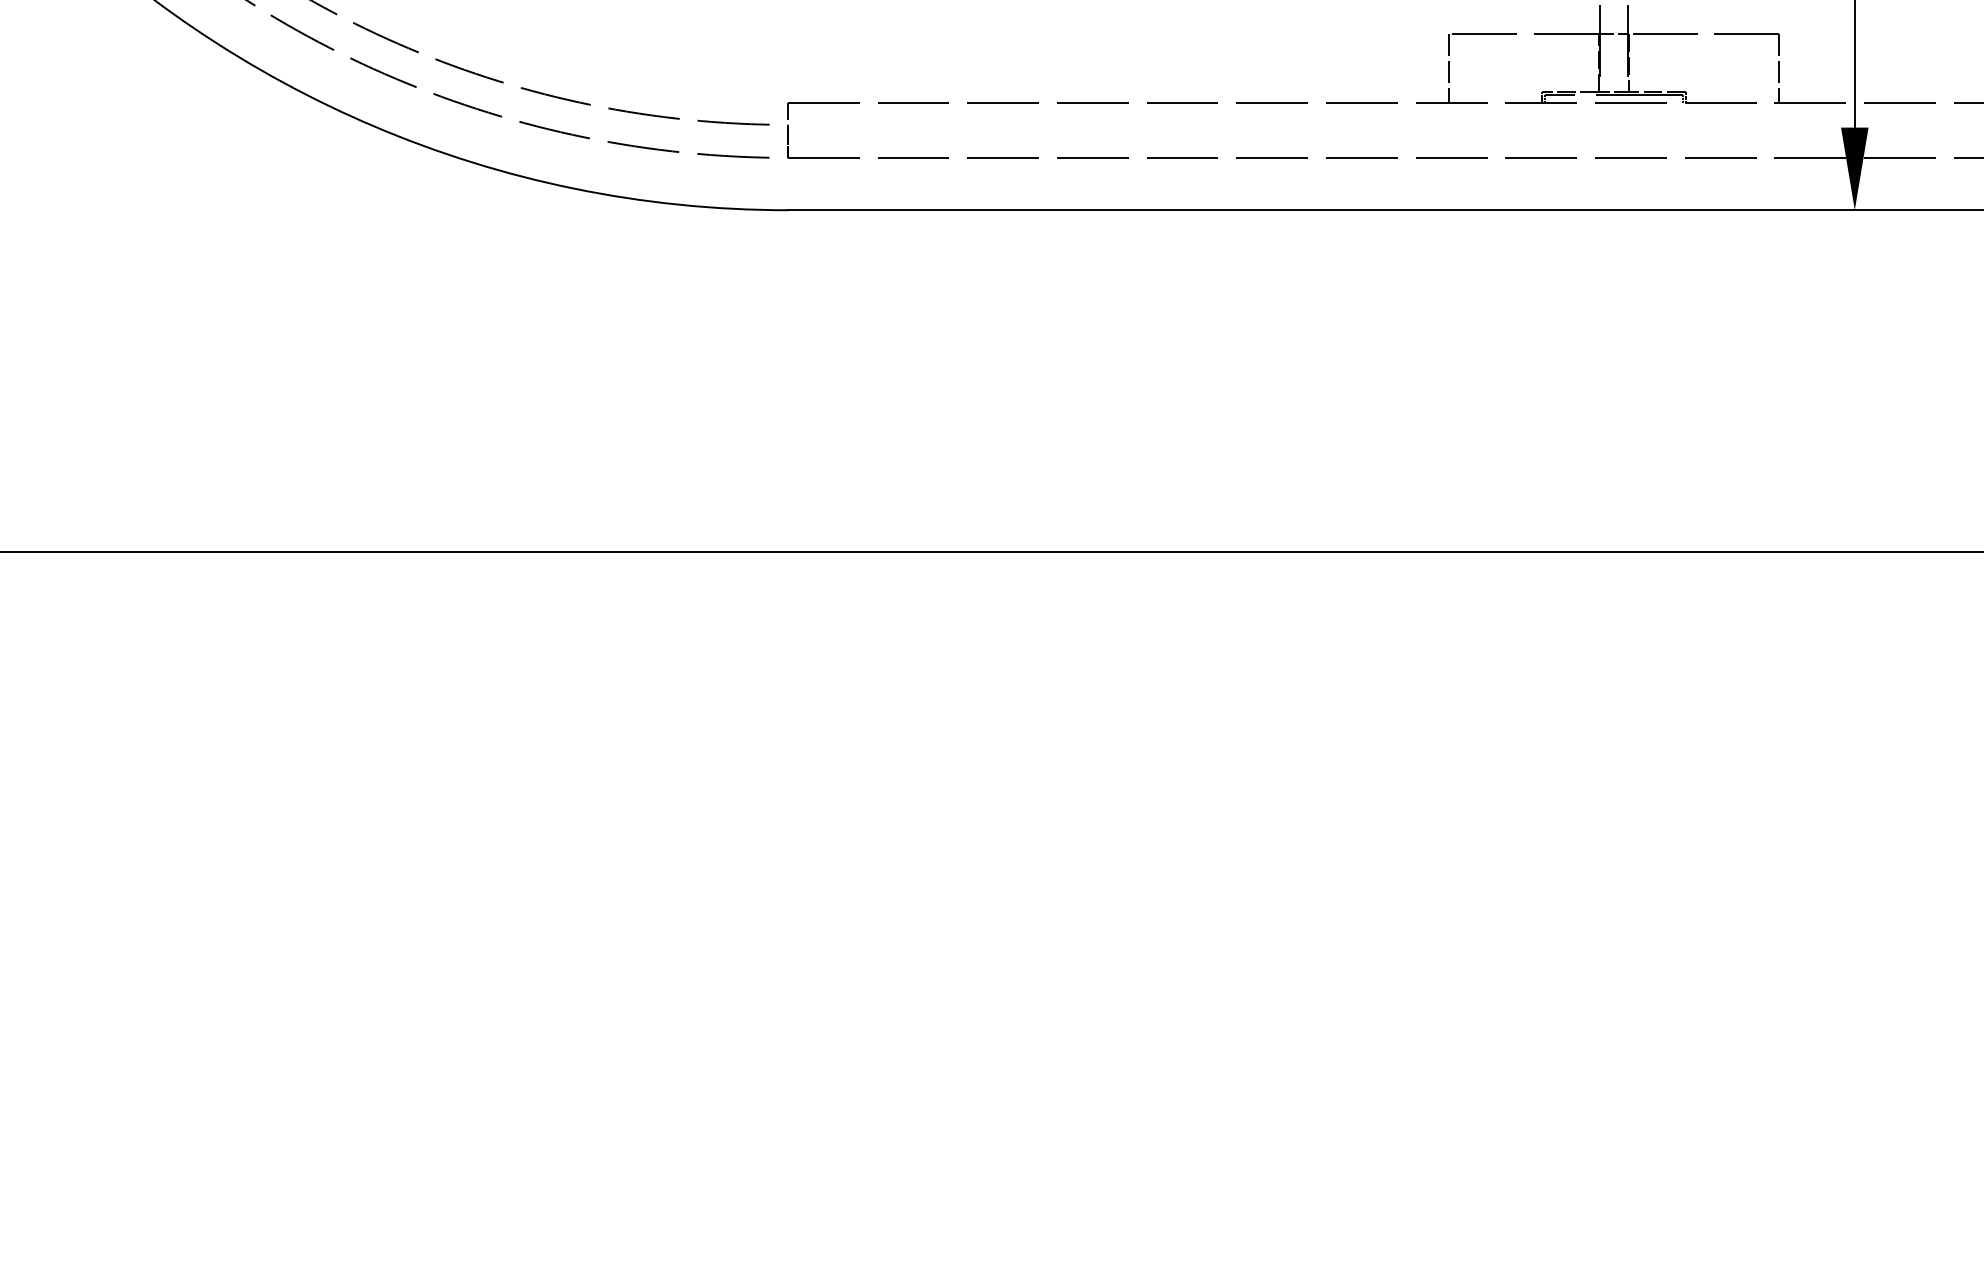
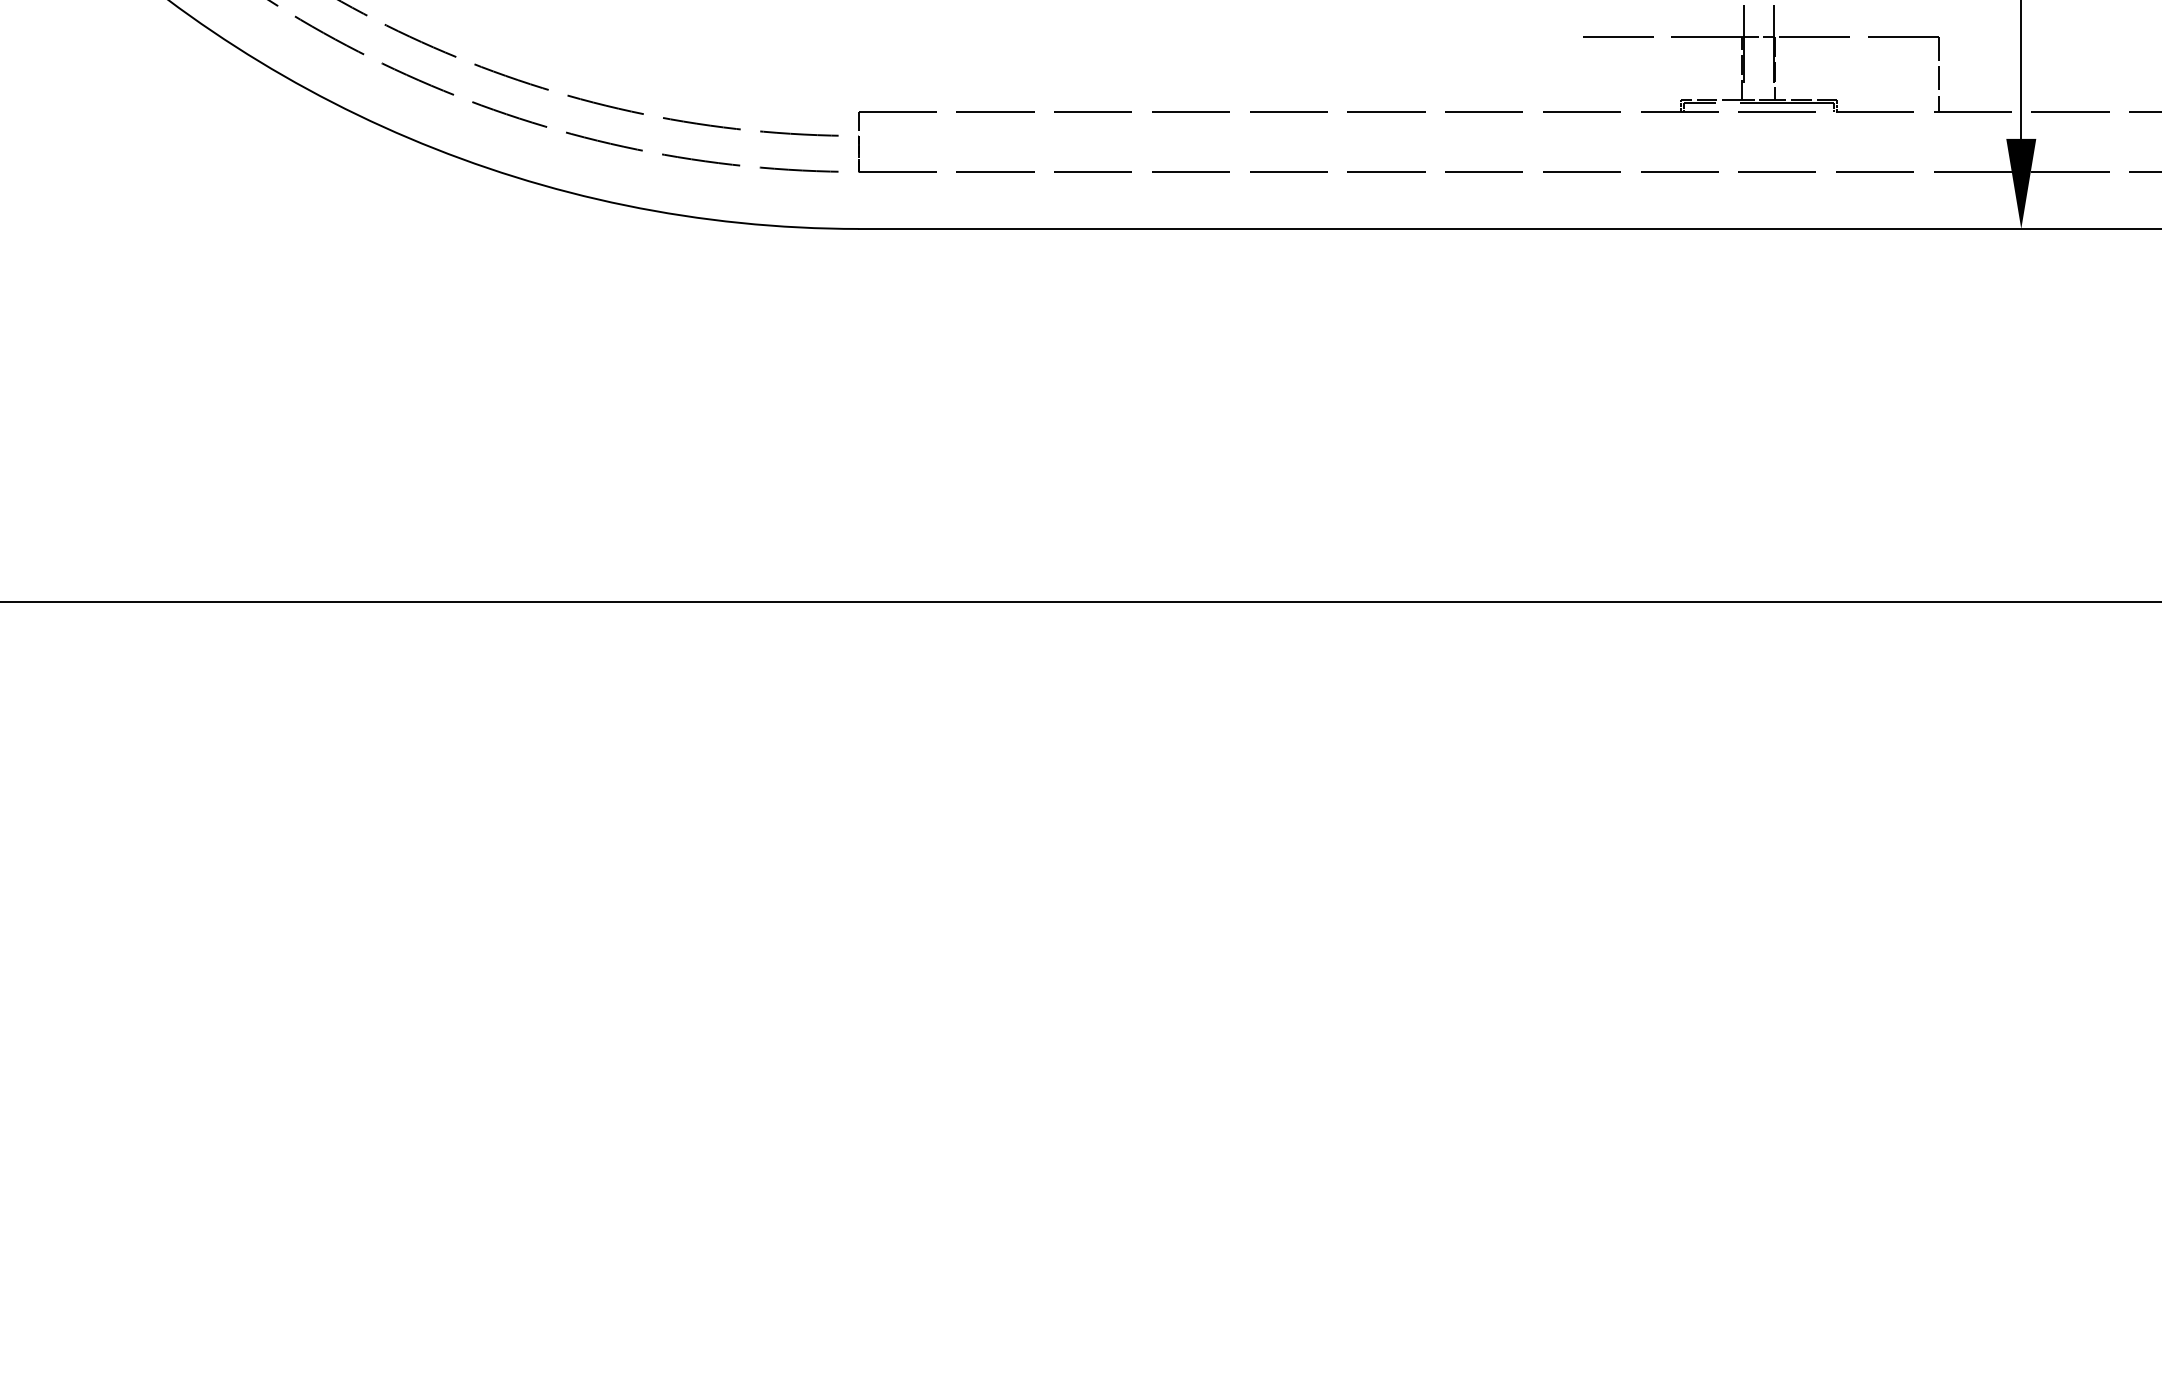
line: (1448, 67) -> (1578, 73), removed

